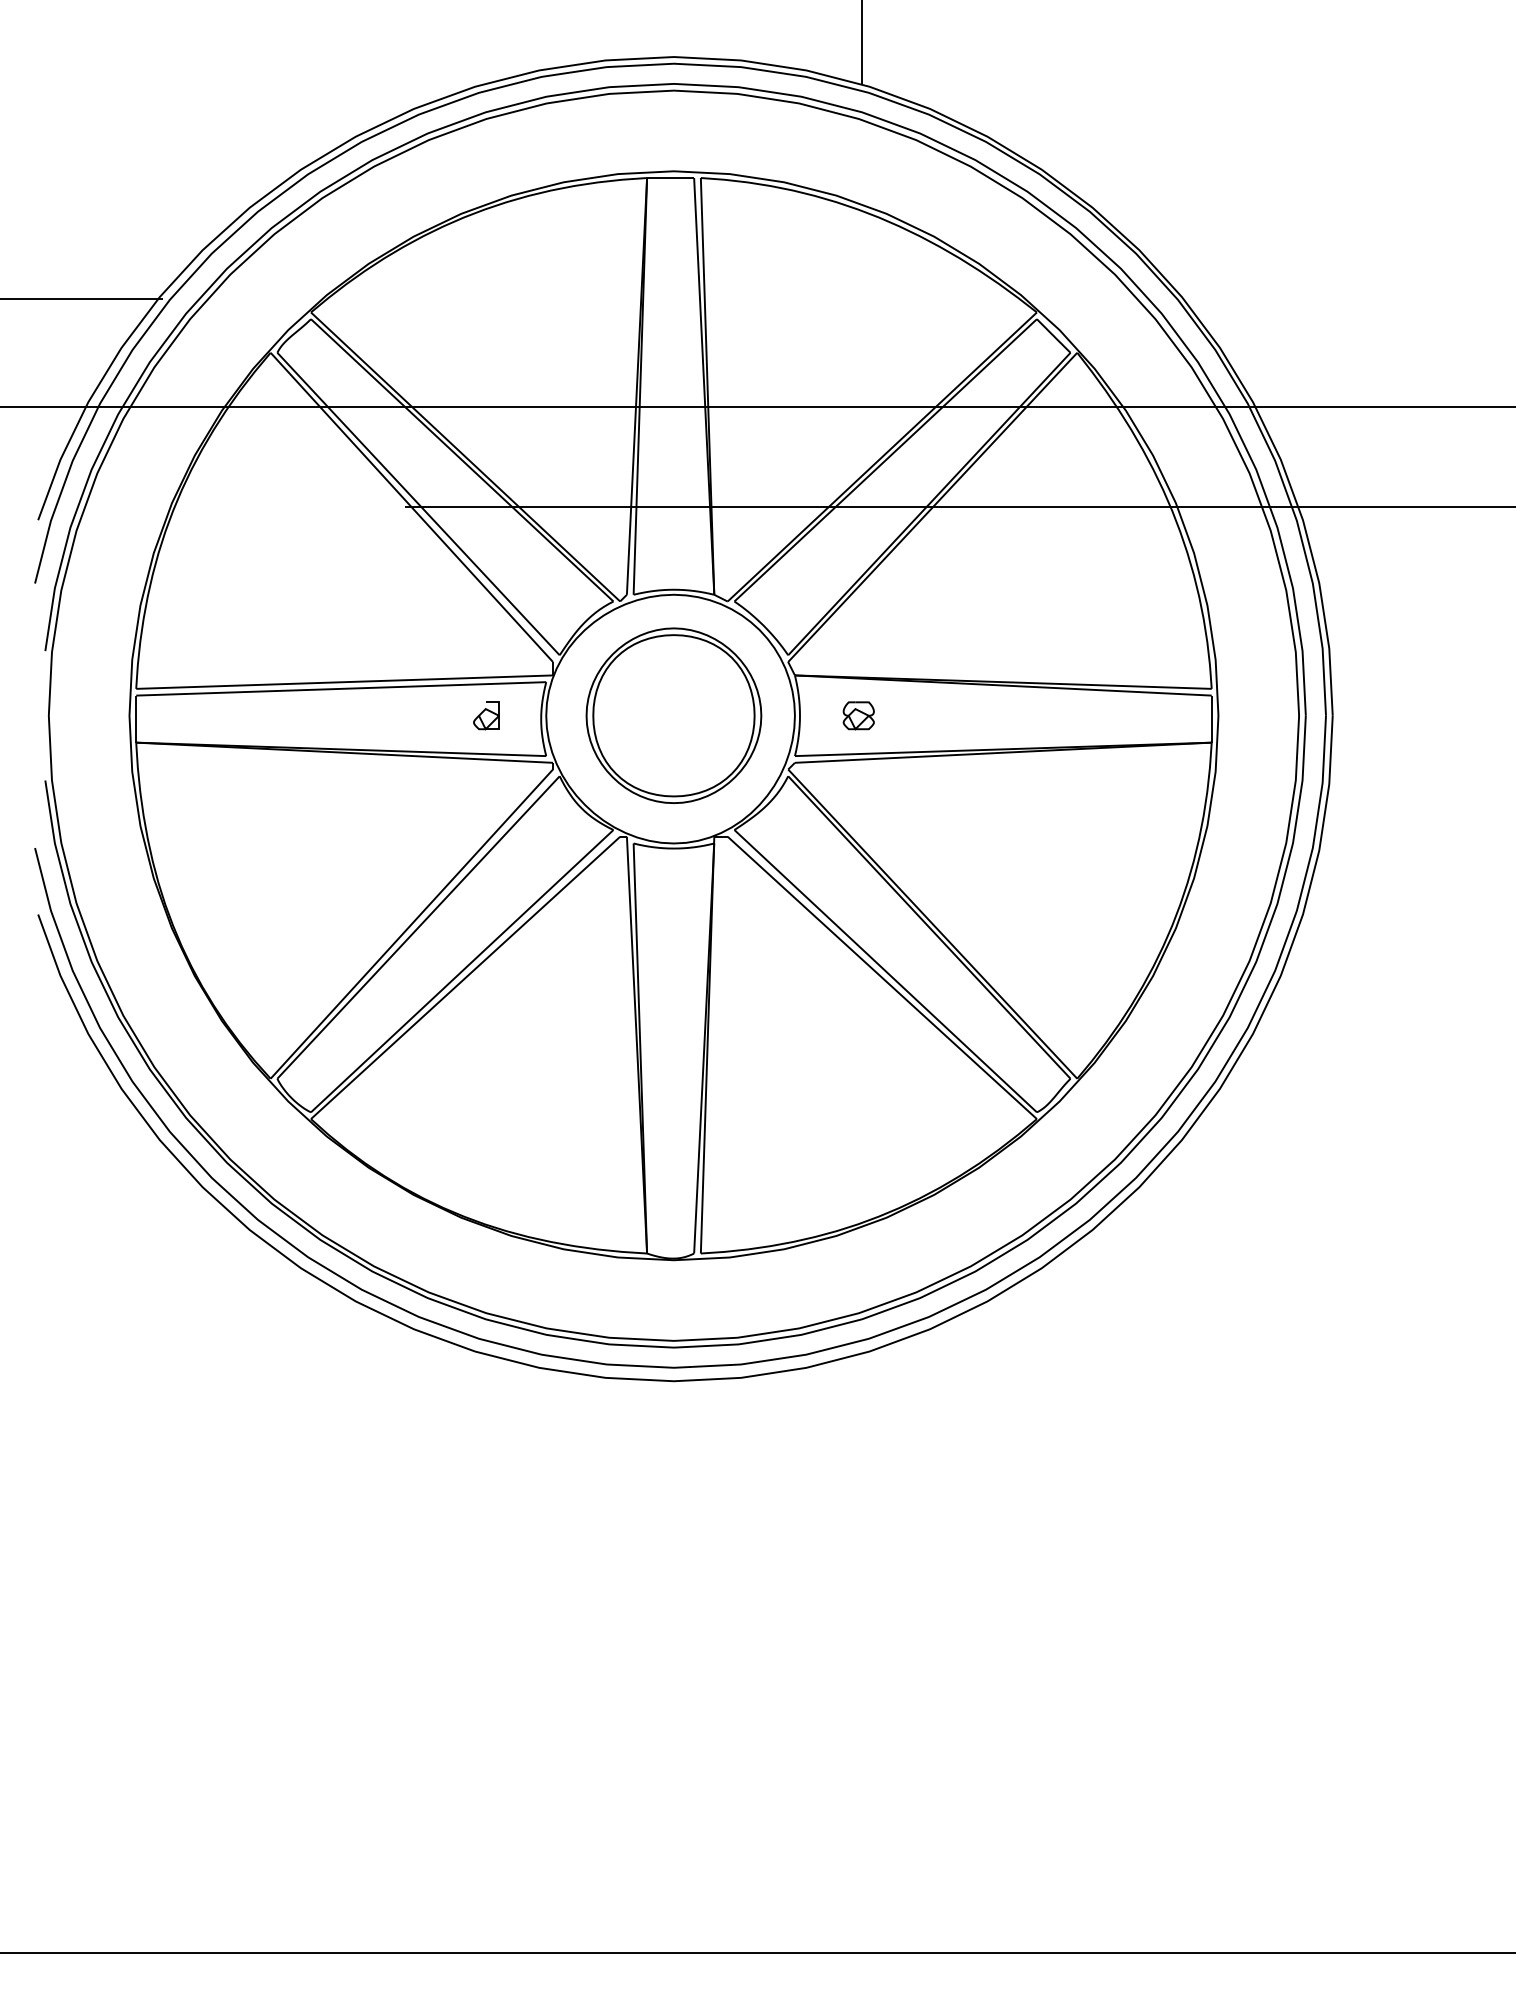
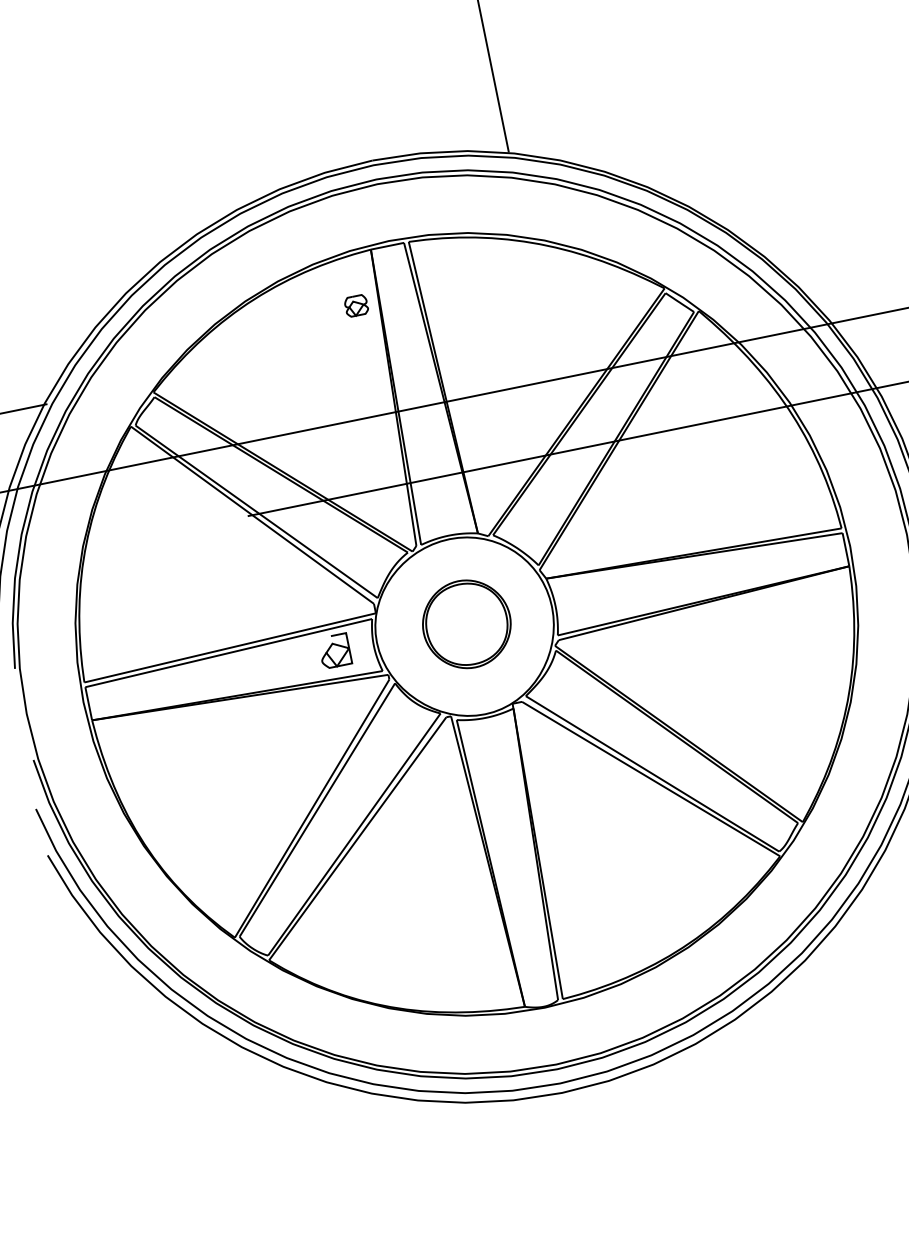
part: (486, 715) -> (334, 651), size x1.6
part: (673, 715) -> (466, 624), size x0.7
part: (858, 715) -> (356, 305), moved

